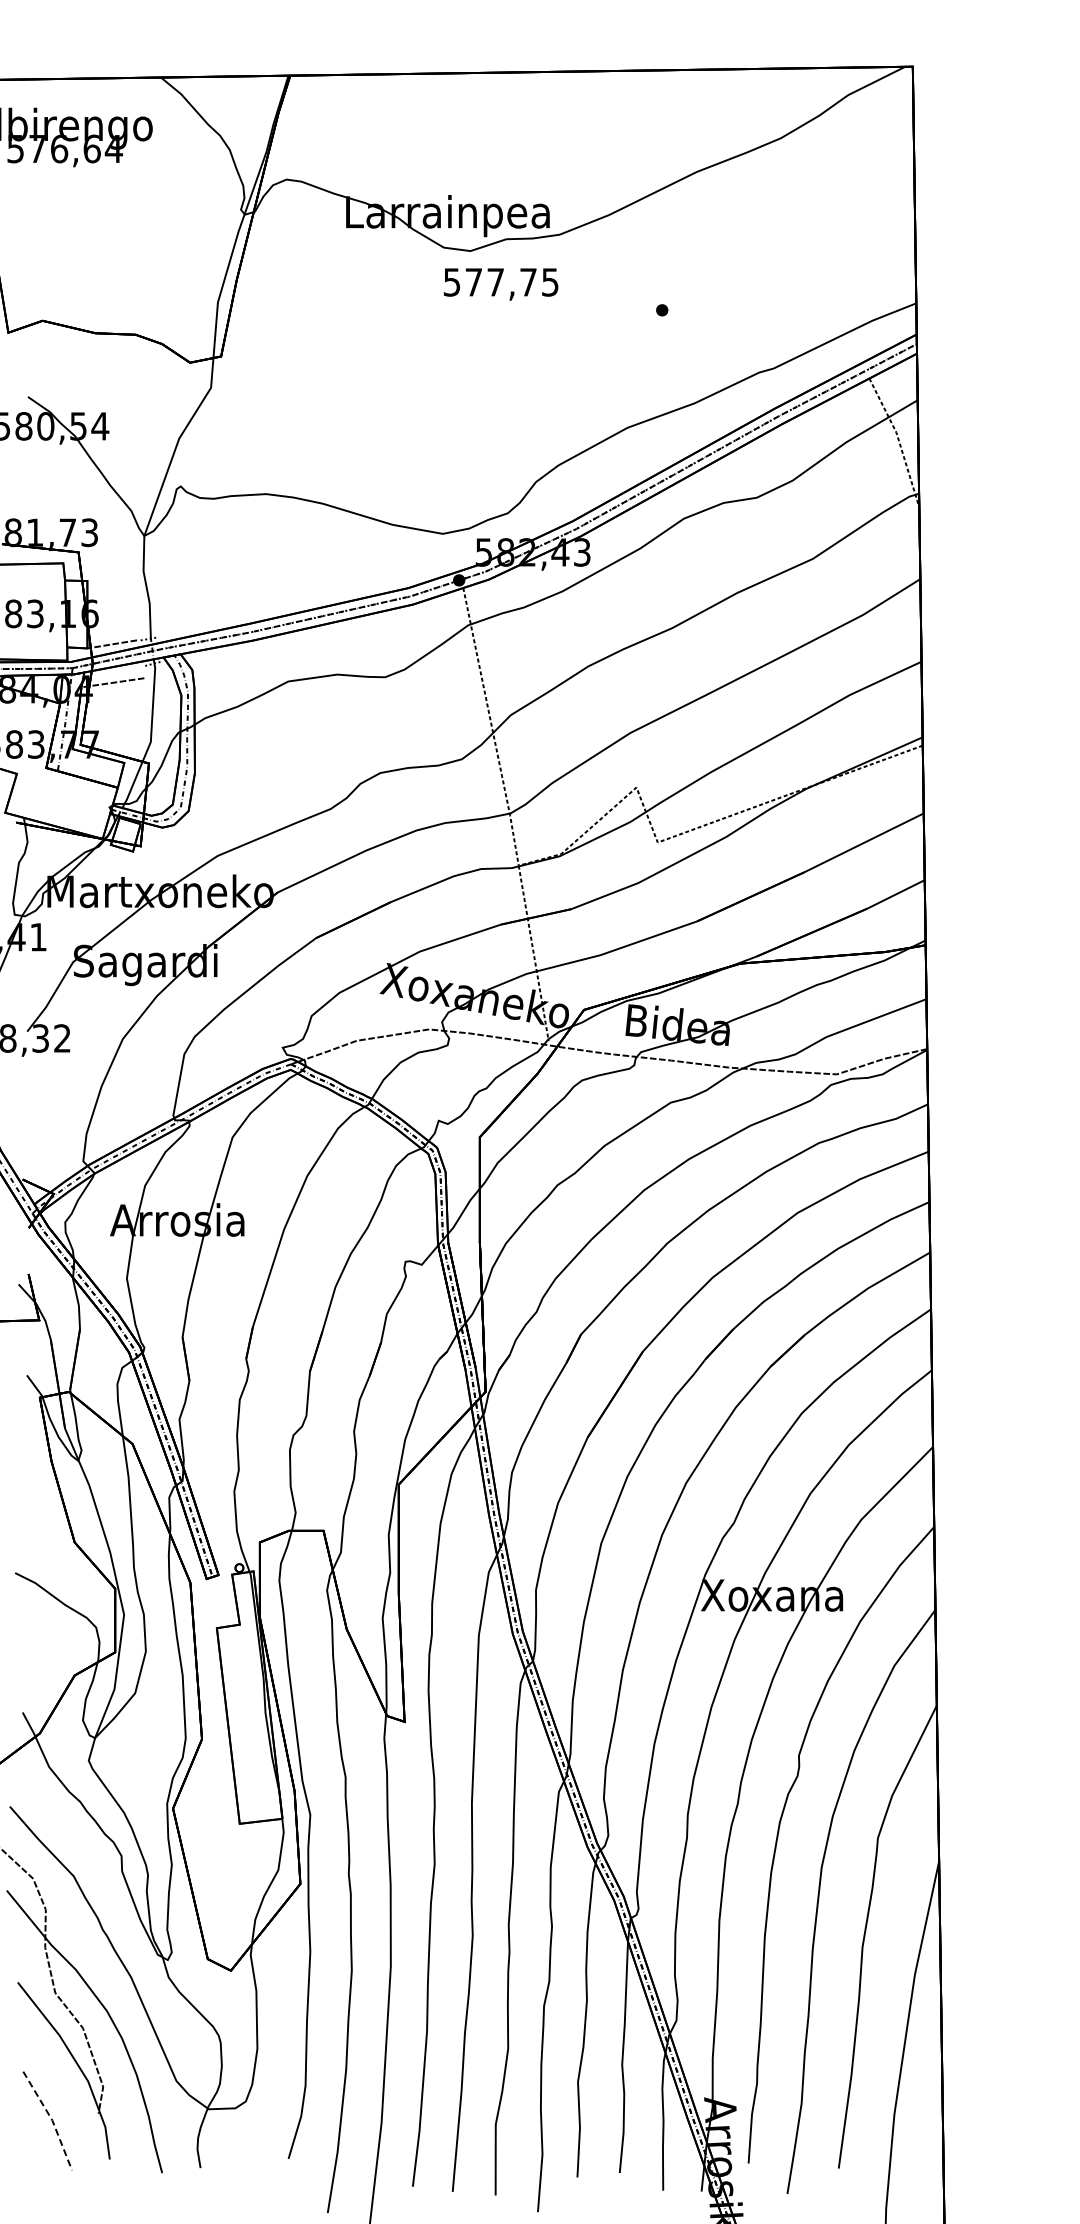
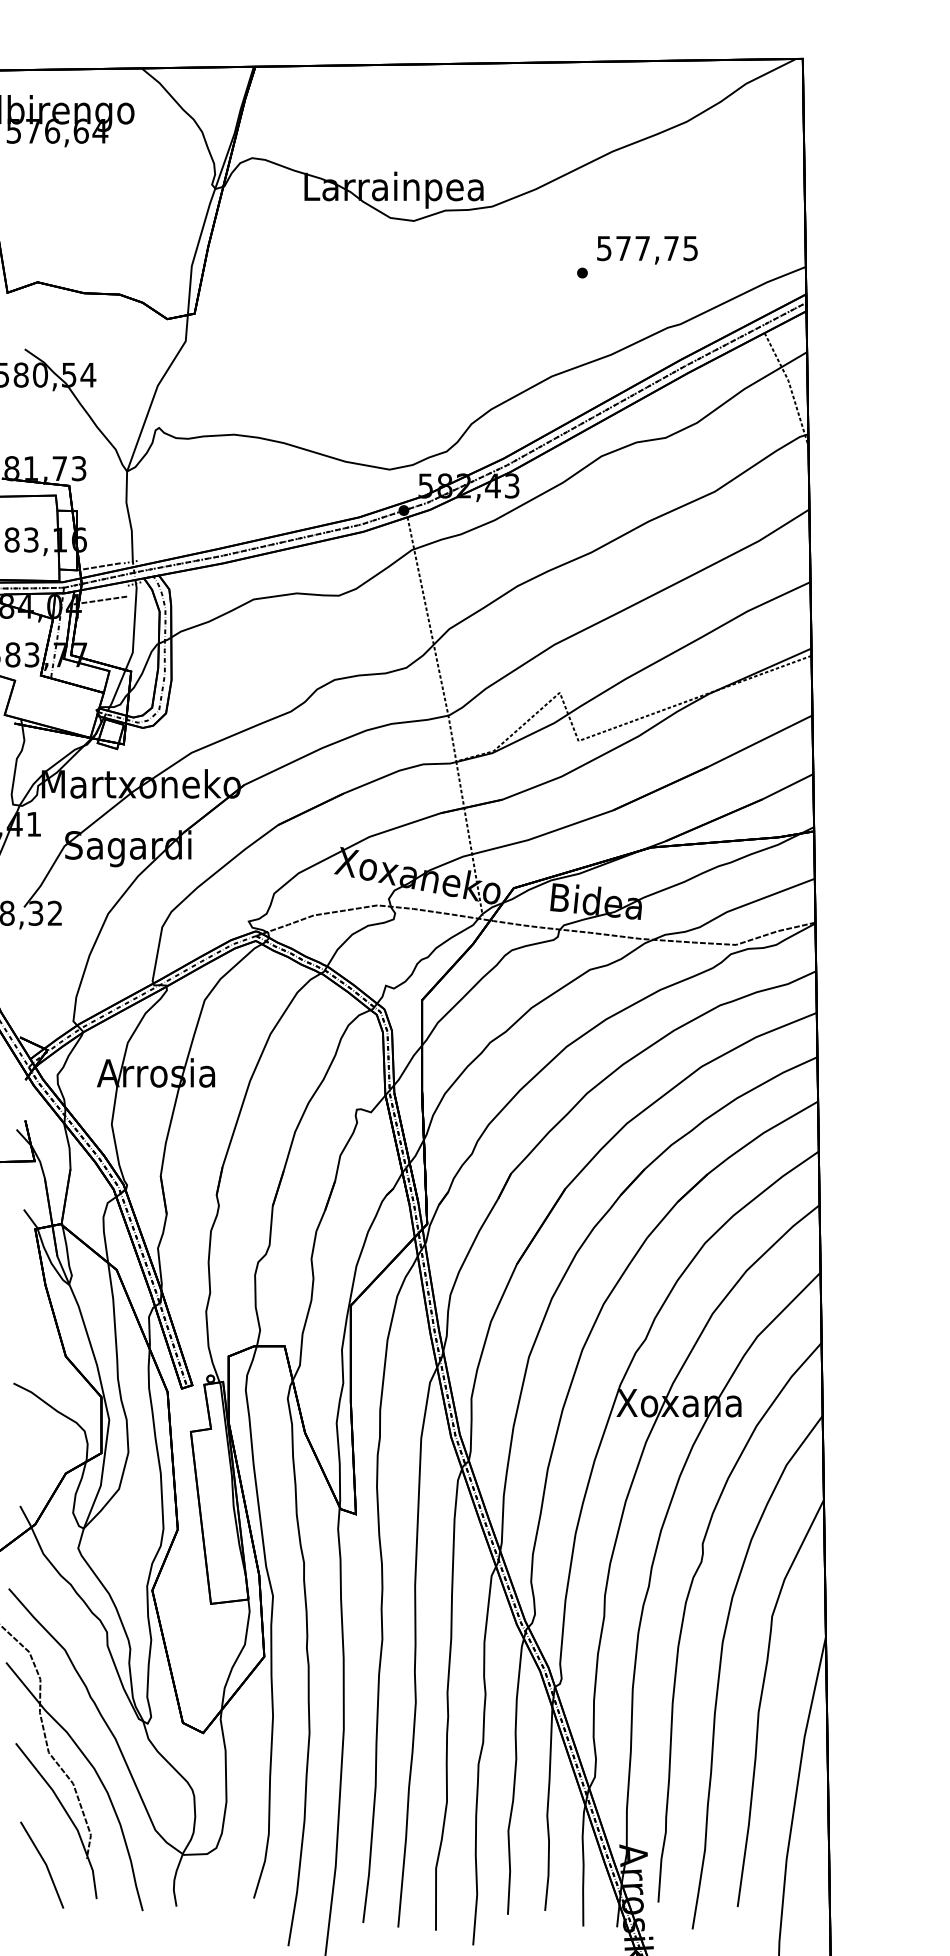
text: (501, 284) -> (647, 250), moved
line: (51, 2119) -> (45, 1863), dashed -> solid

